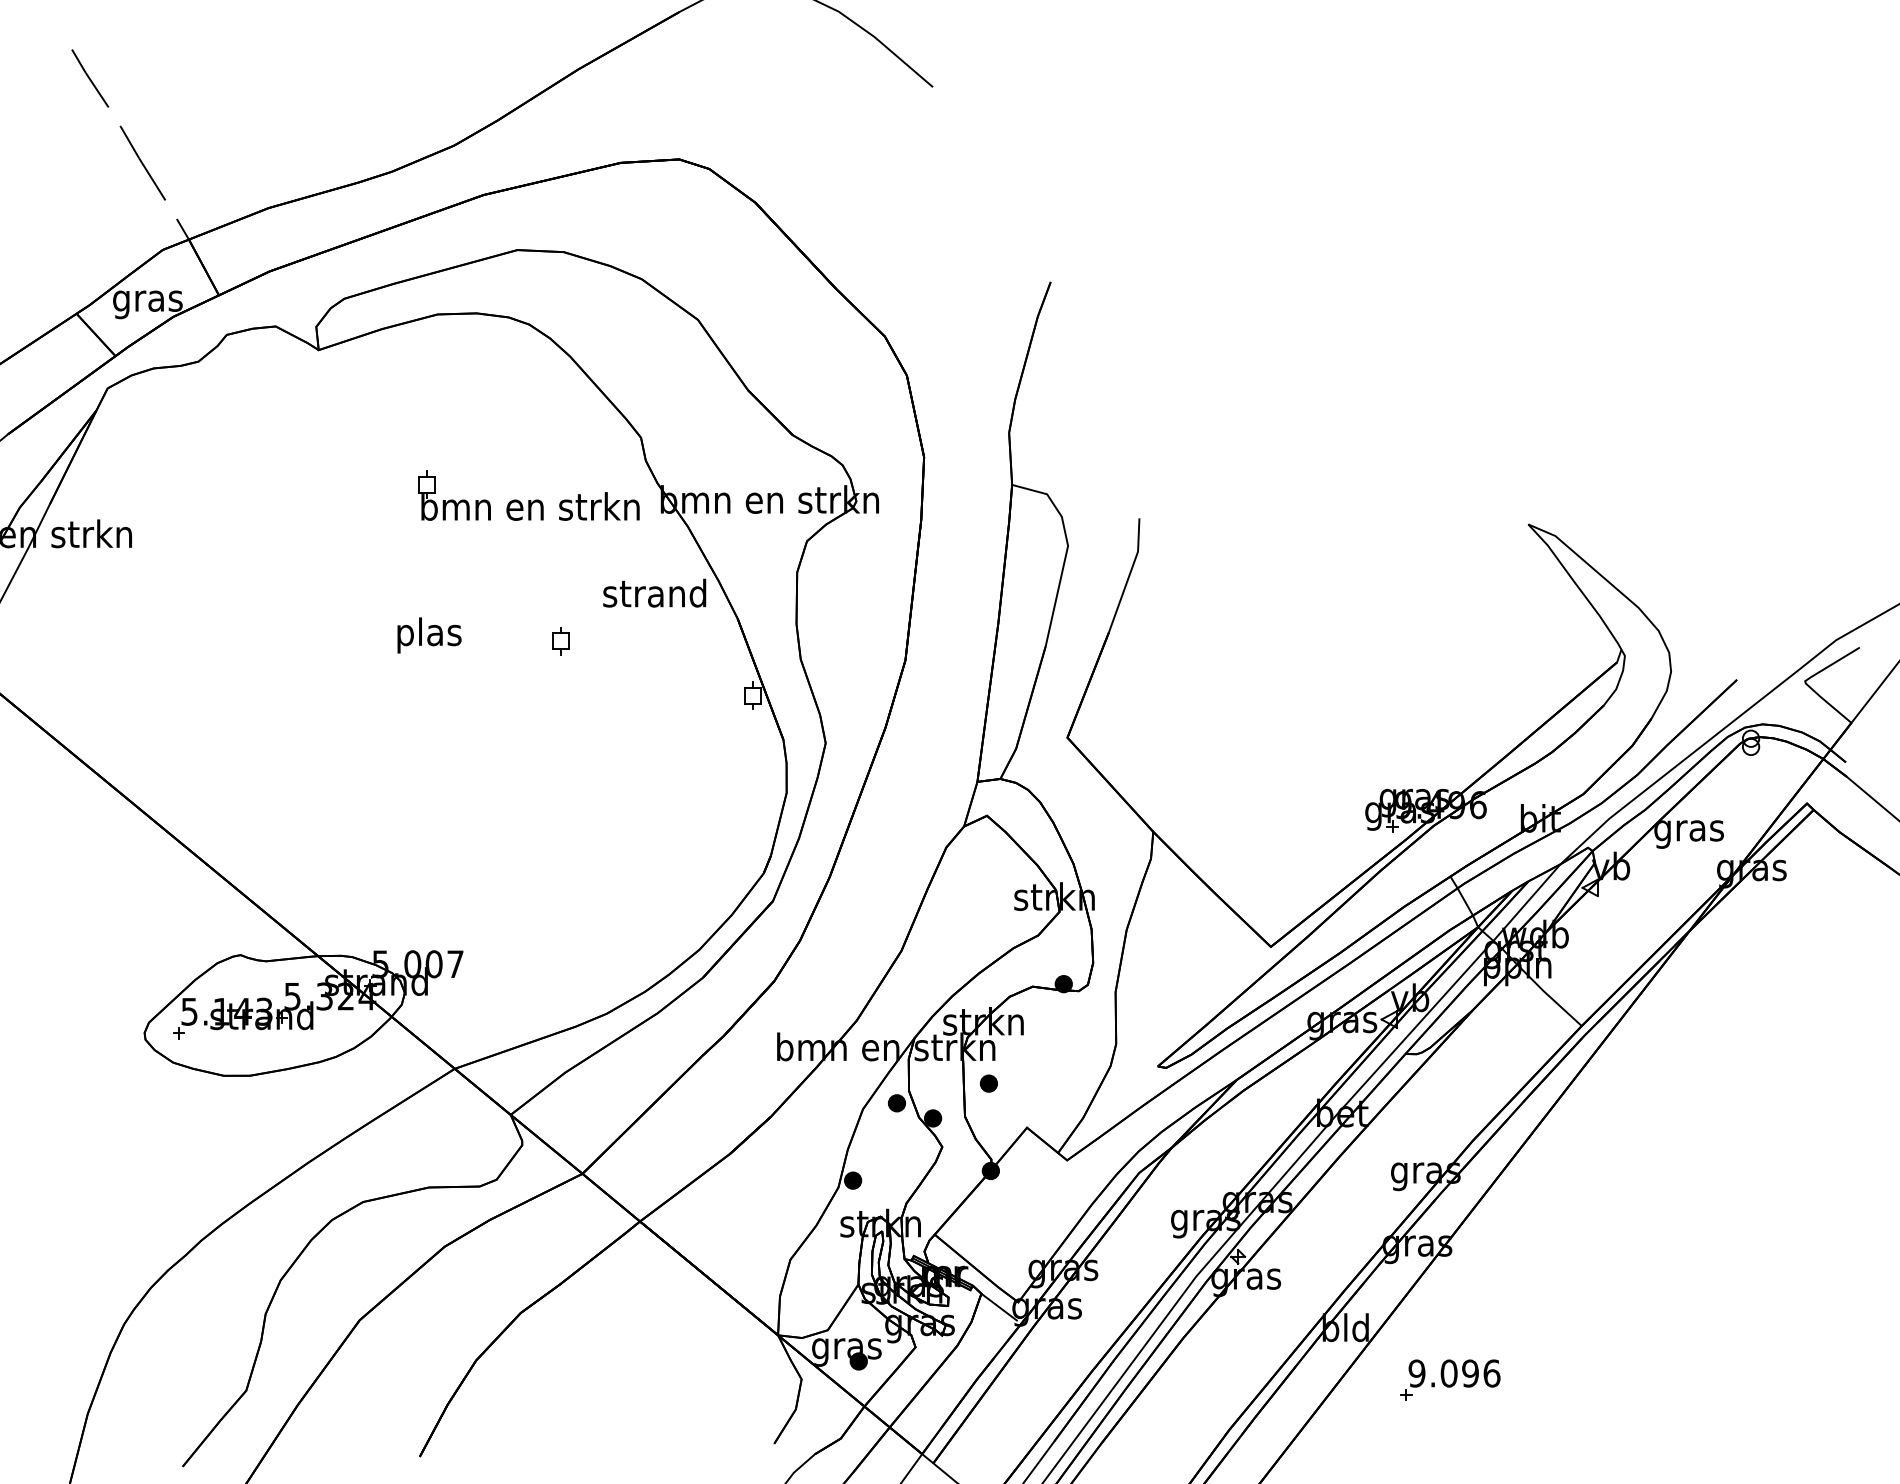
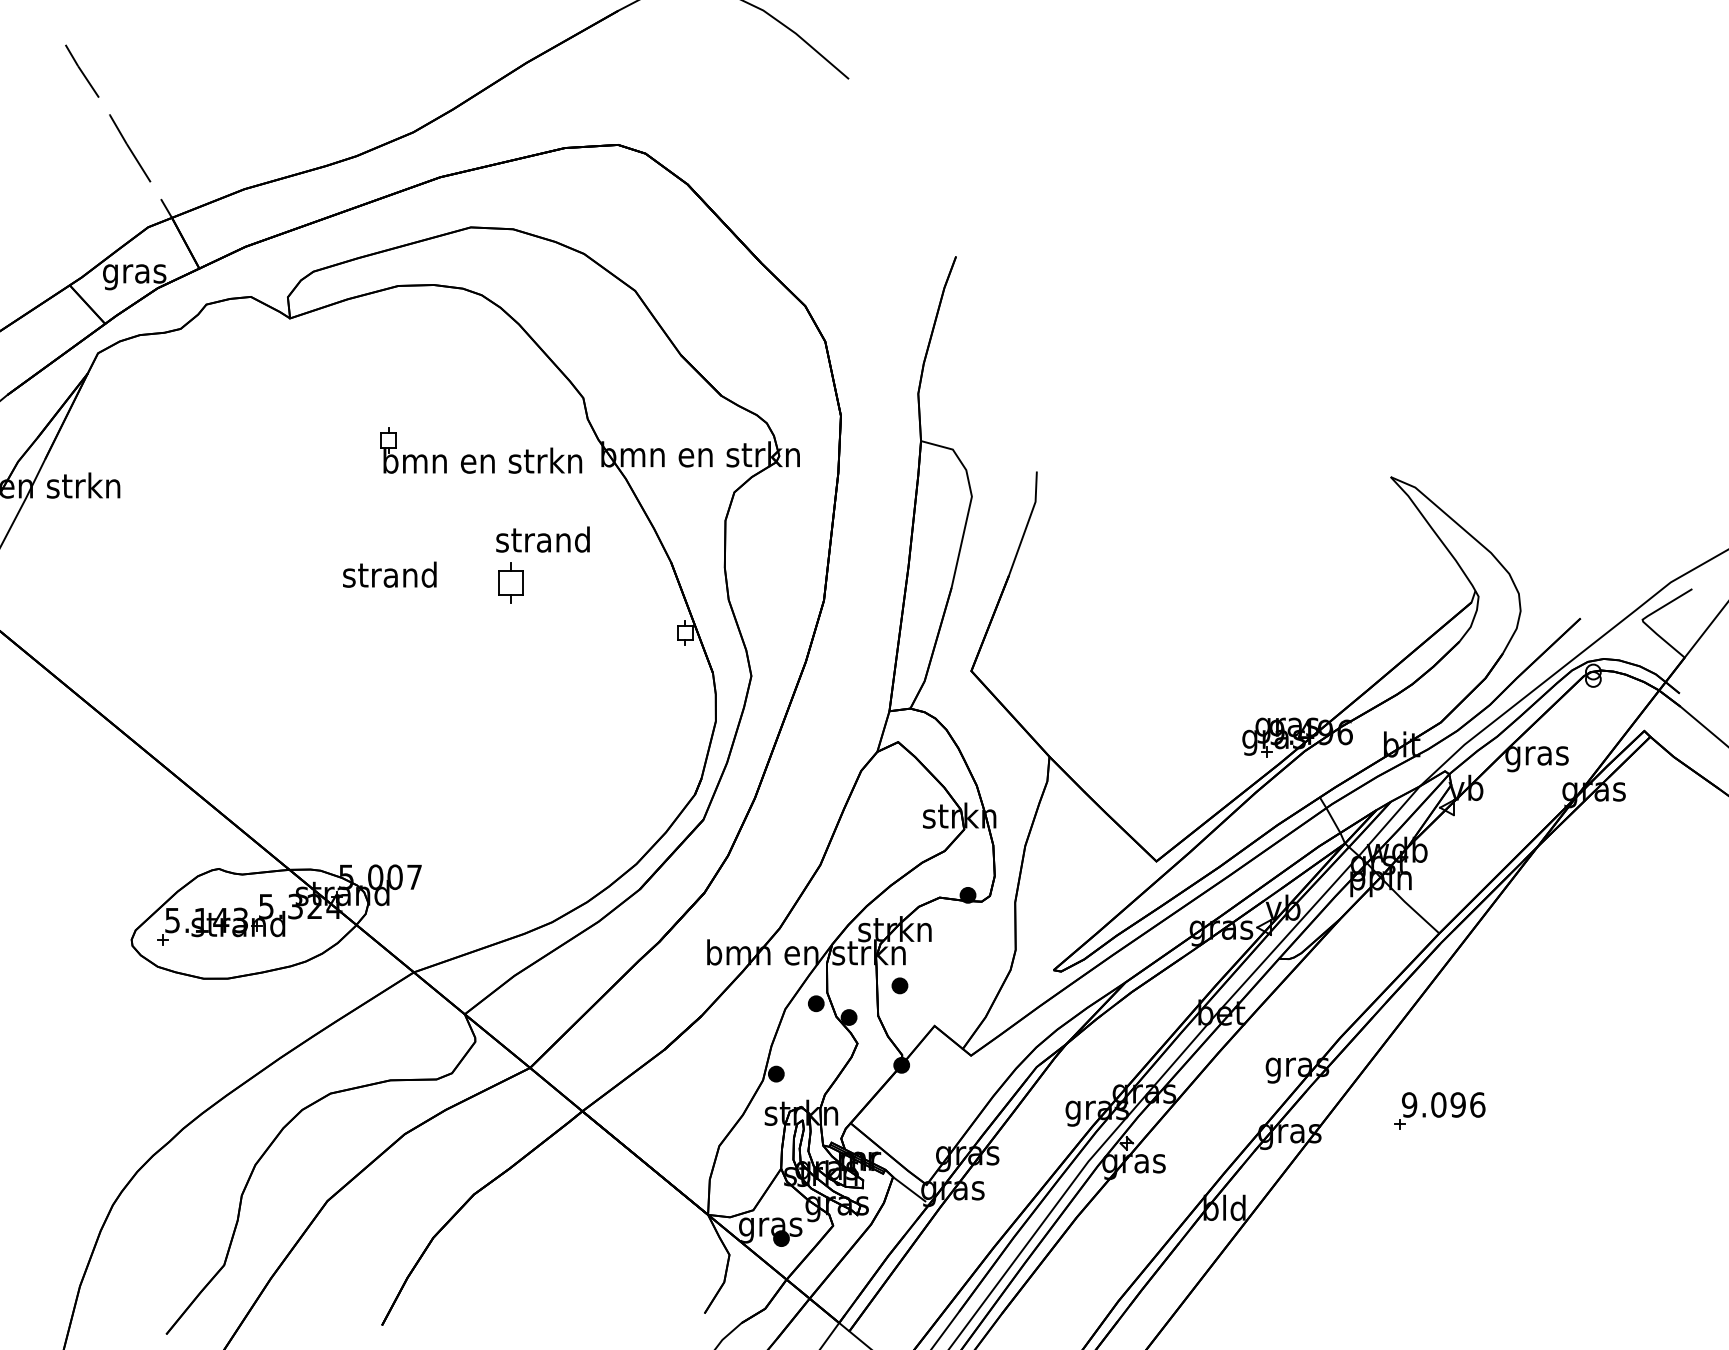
text: (654, 592) -> (542, 538), moved
text: (427, 635) -> (389, 578), plas -> strand
part: (560, 641) -> (510, 583), size x1.6
part: (1450, 1379) -> (1440, 1110), moved

